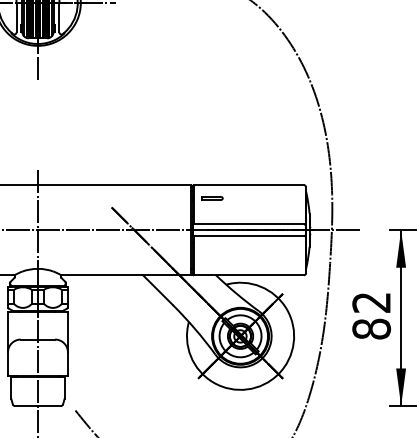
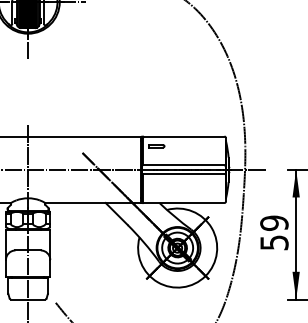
text: (371, 315) -> (274, 232), 82 -> 59

